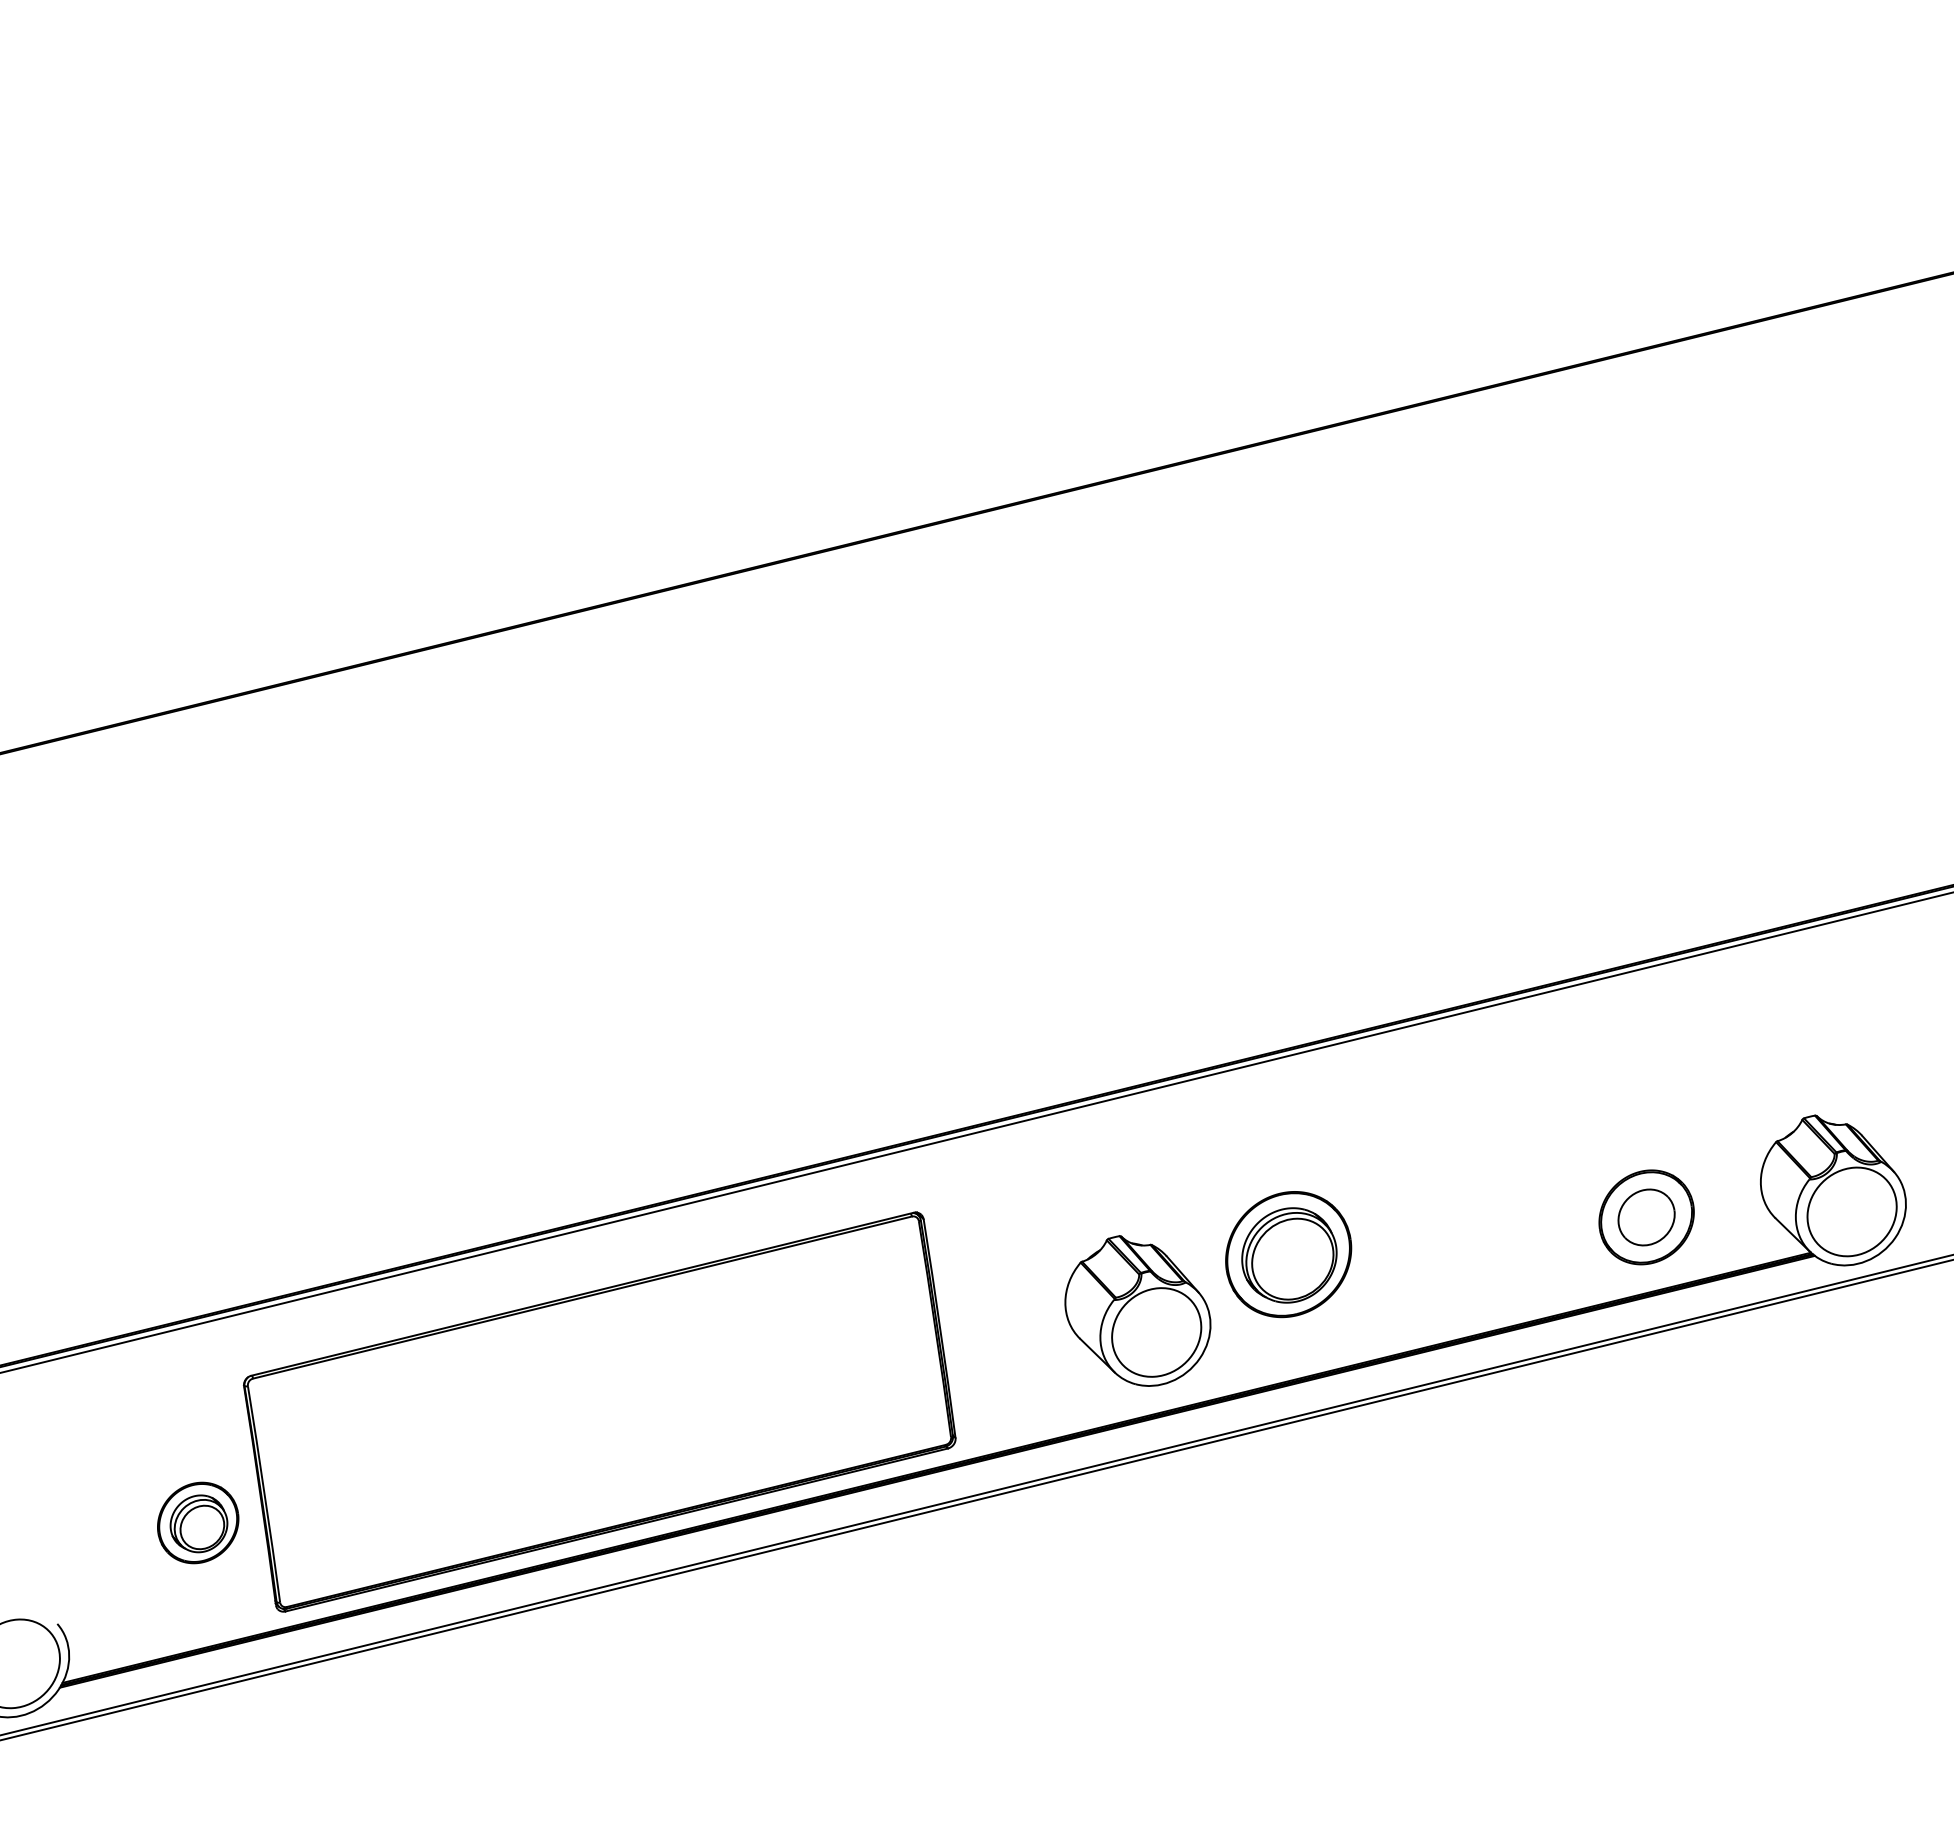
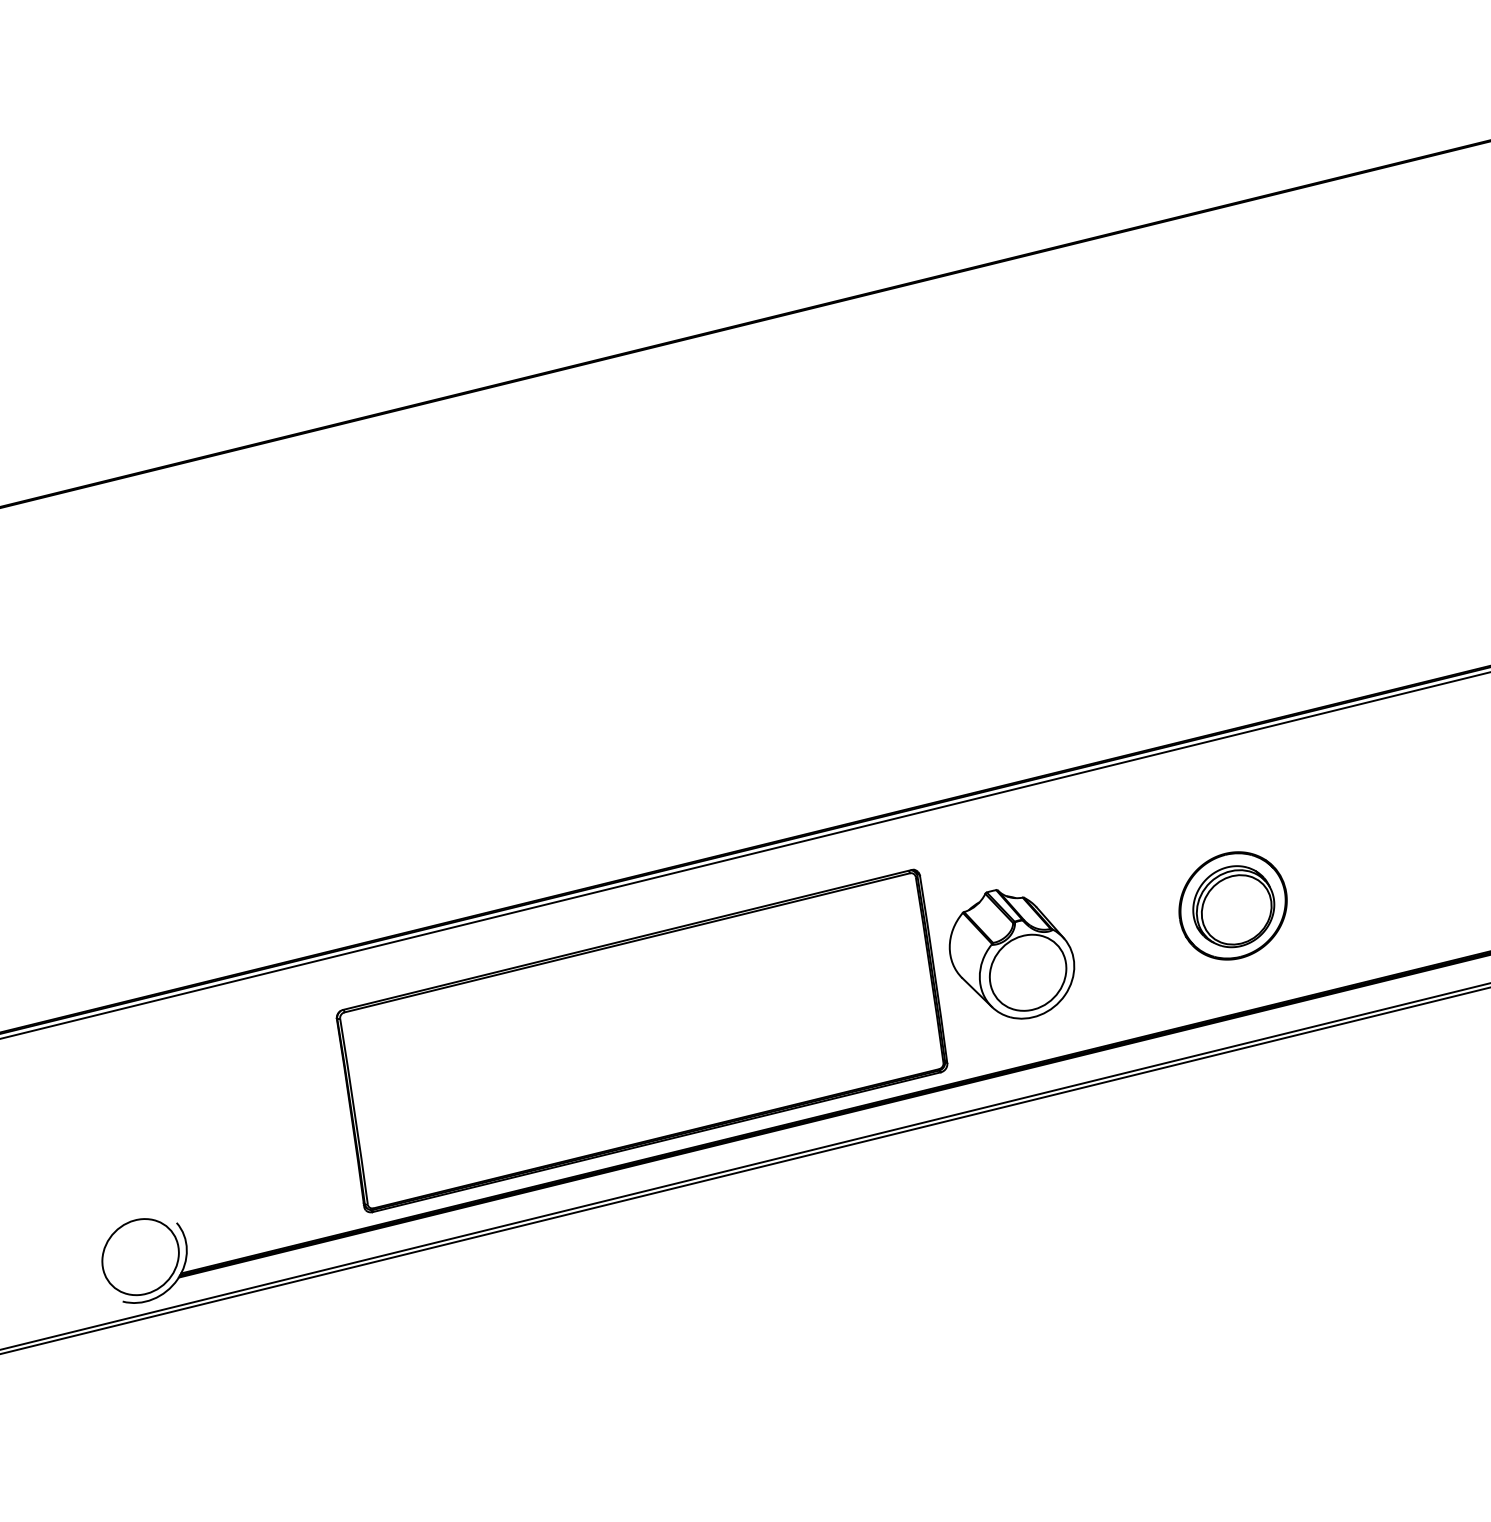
part: (1137, 1310) -> (1011, 953), moved
part: (198, 1522) -> (297, 1135), removed

